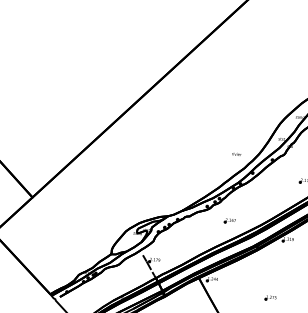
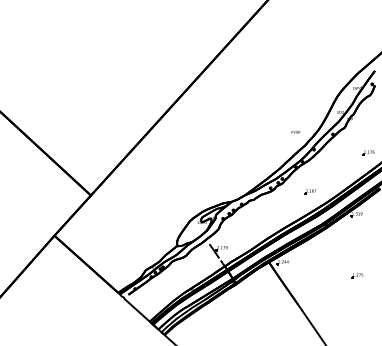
part: (230, 220) -> (310, 191), moved
part: (270, 297) -> (357, 275), moved

